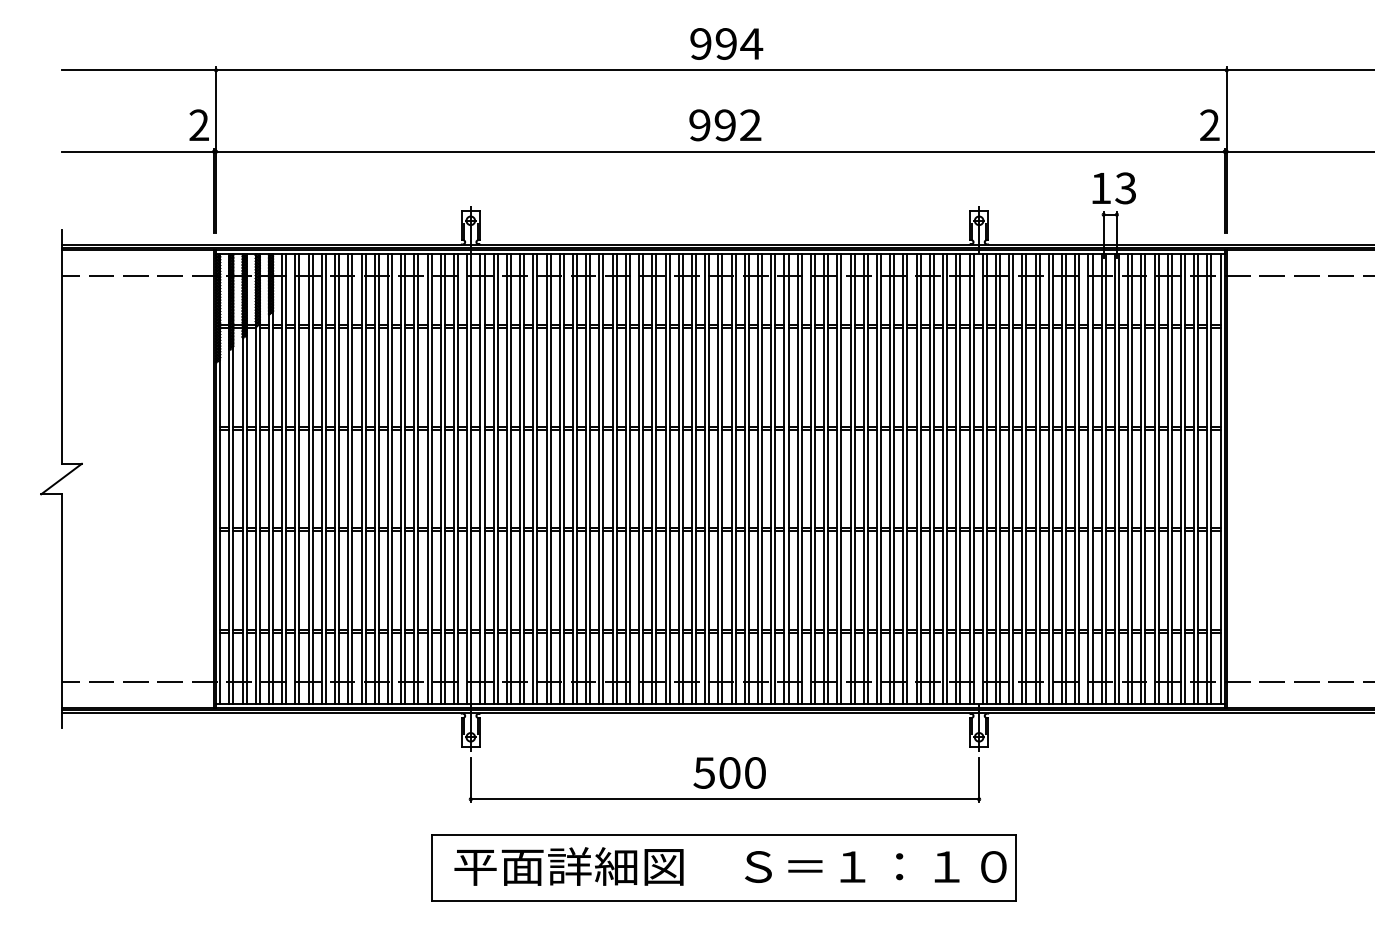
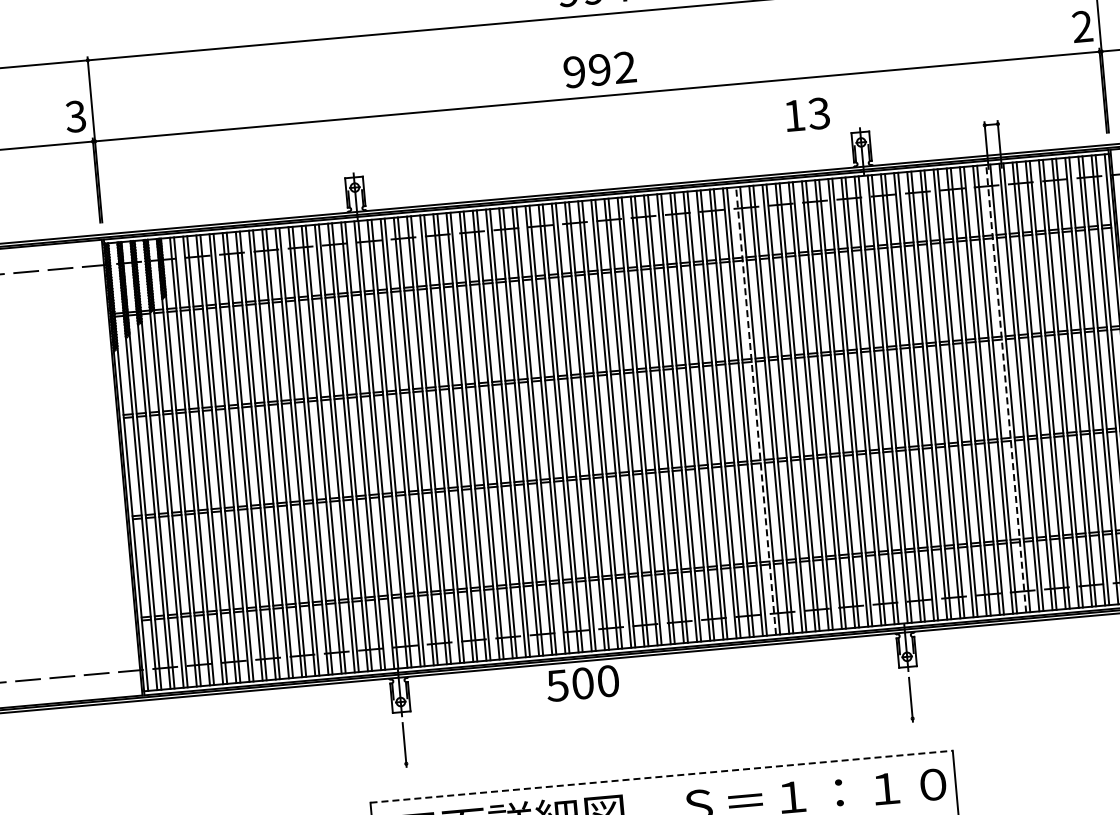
text: (198, 125) -> (75, 116), 2 -> 3
text: (1113, 188) -> (806, 114), moved
line: (850, 479) -> (756, 411), solid -> dashed
line: (1101, 479) -> (1006, 389), solid -> dashed
text: (729, 772) -> (582, 683), moved
line: (724, 799) -> (659, 741), removed
line: (724, 834) -> (662, 776), solid -> dashed

